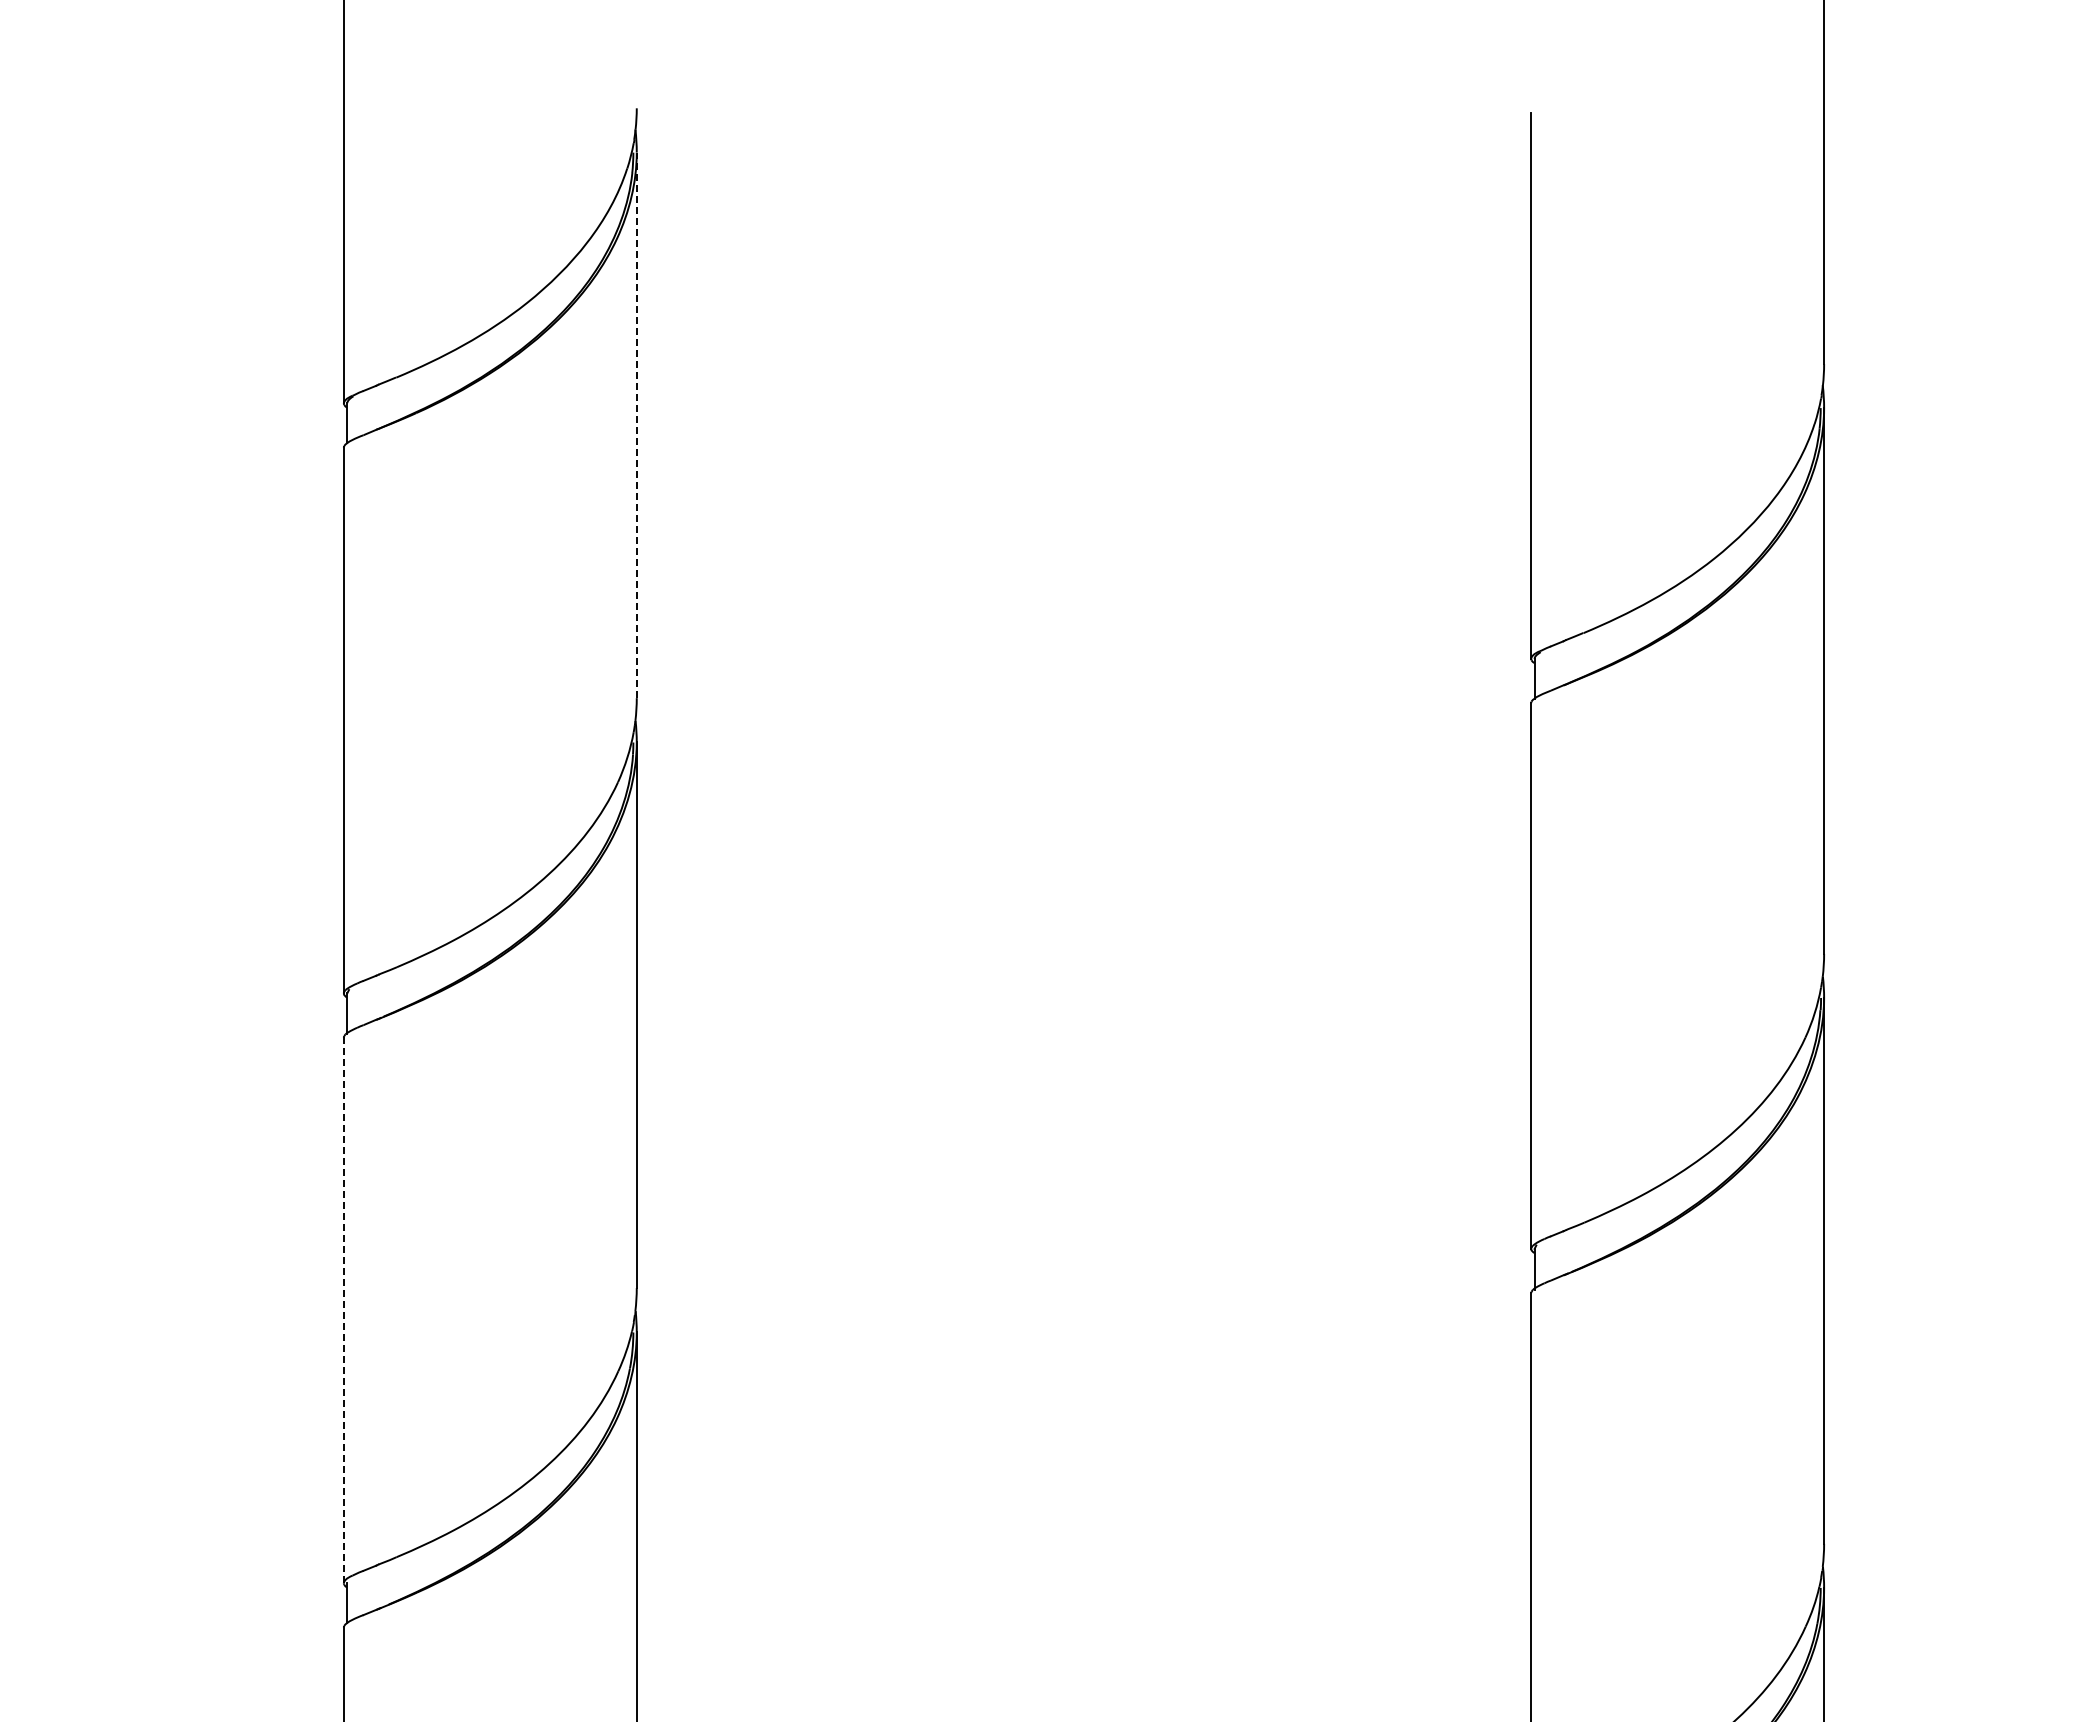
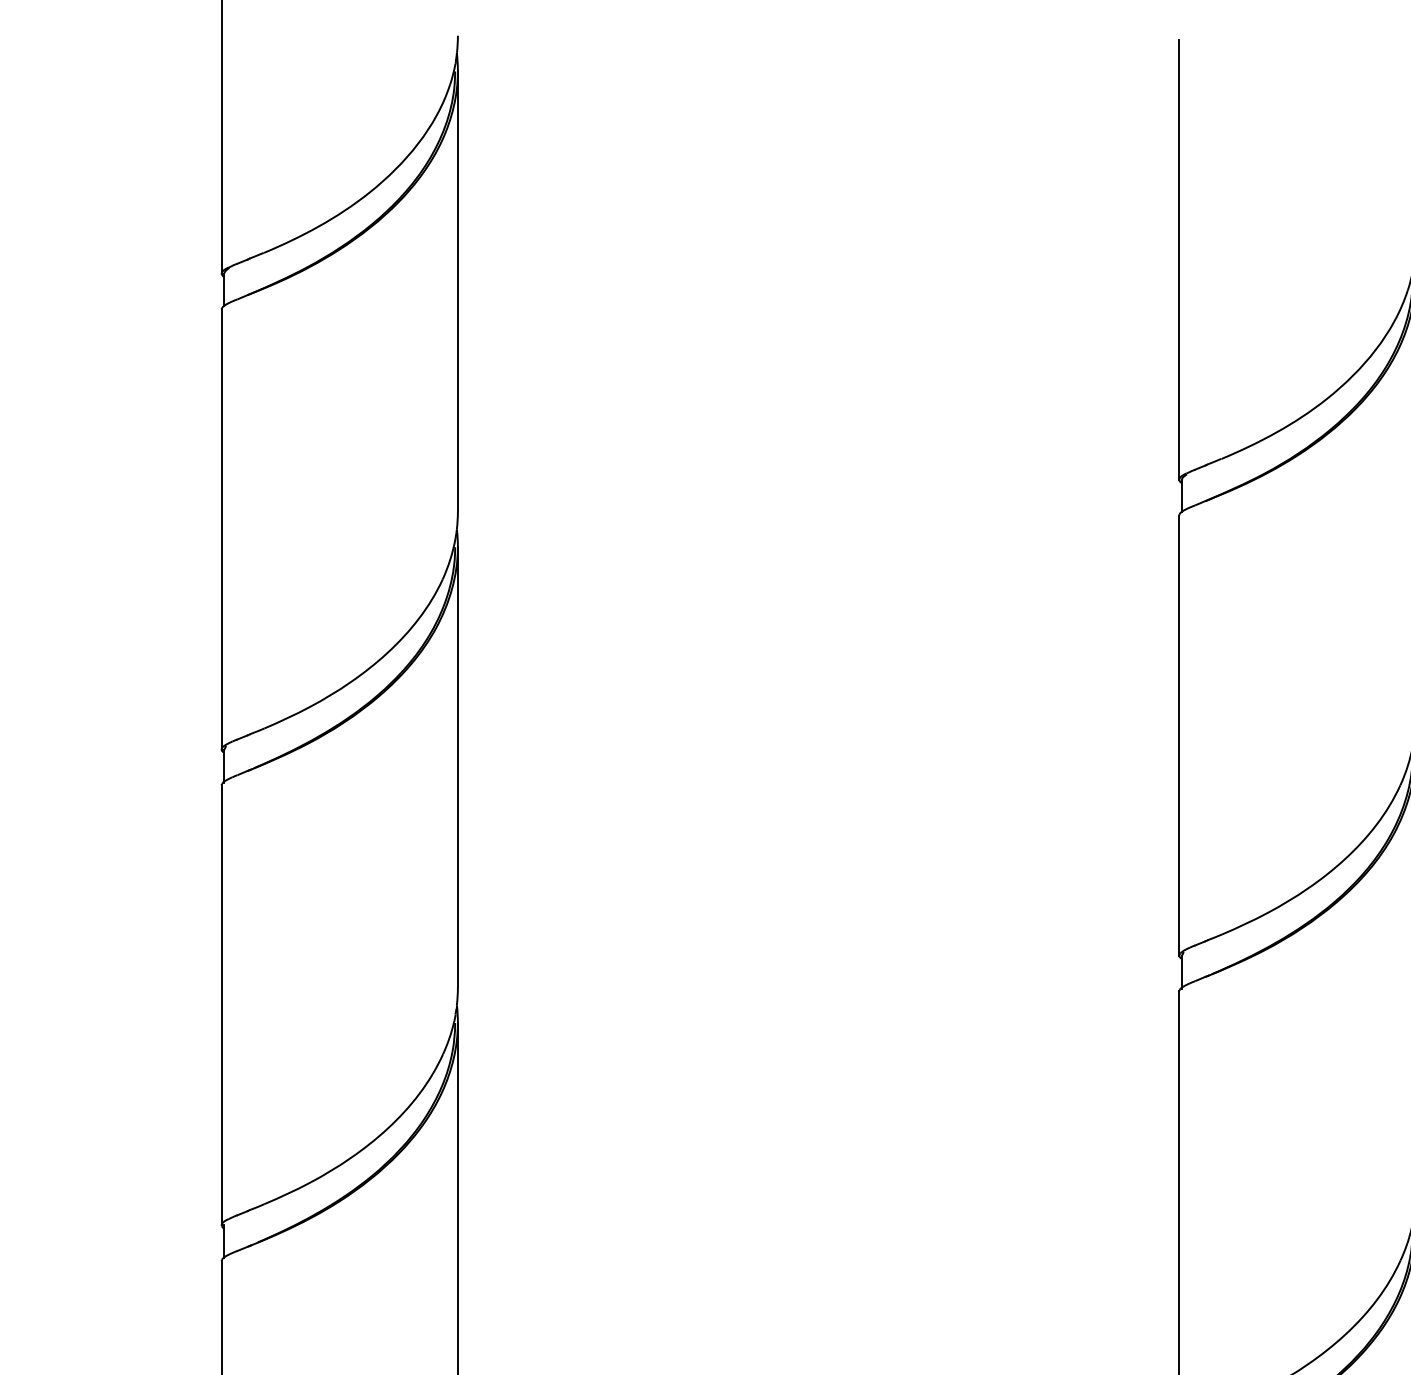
line: (636, 425) -> (457, 291), dashed -> solid
line: (343, 1310) -> (221, 1005), dashed -> solid

